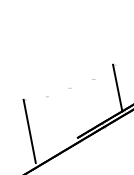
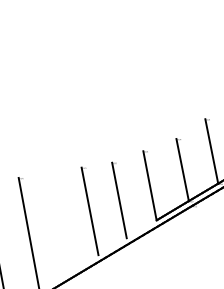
line: (96, 101) -> (182, 169), added
line: (72, 112) -> (149, 185), added
line: (51, 123) -> (119, 200), added

